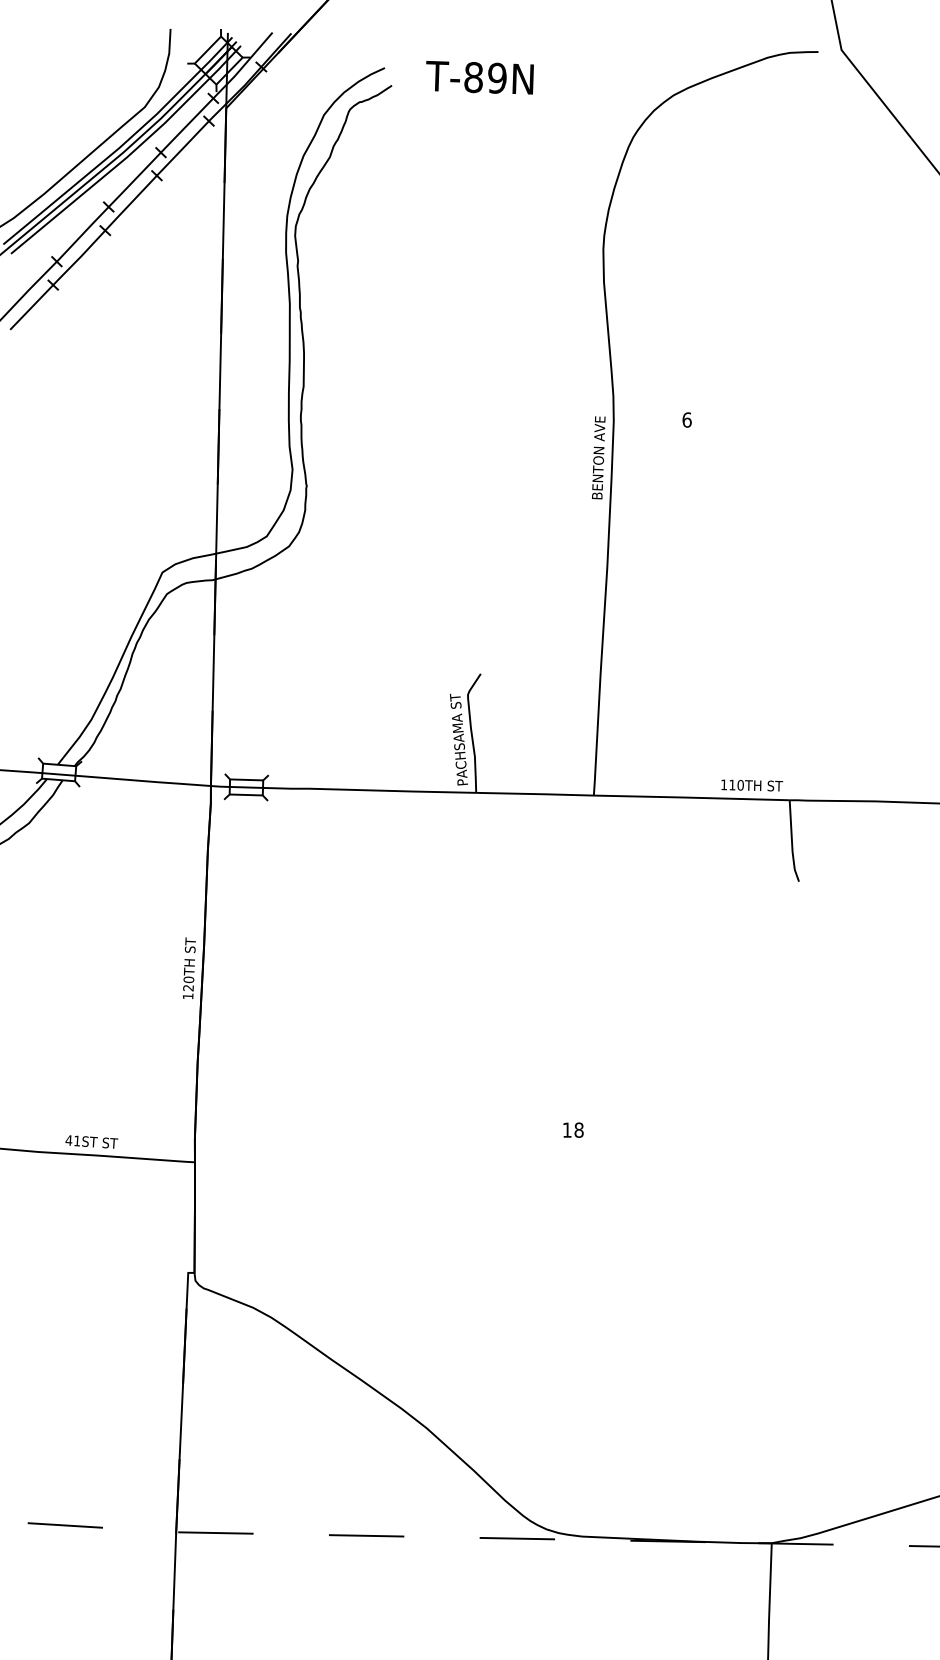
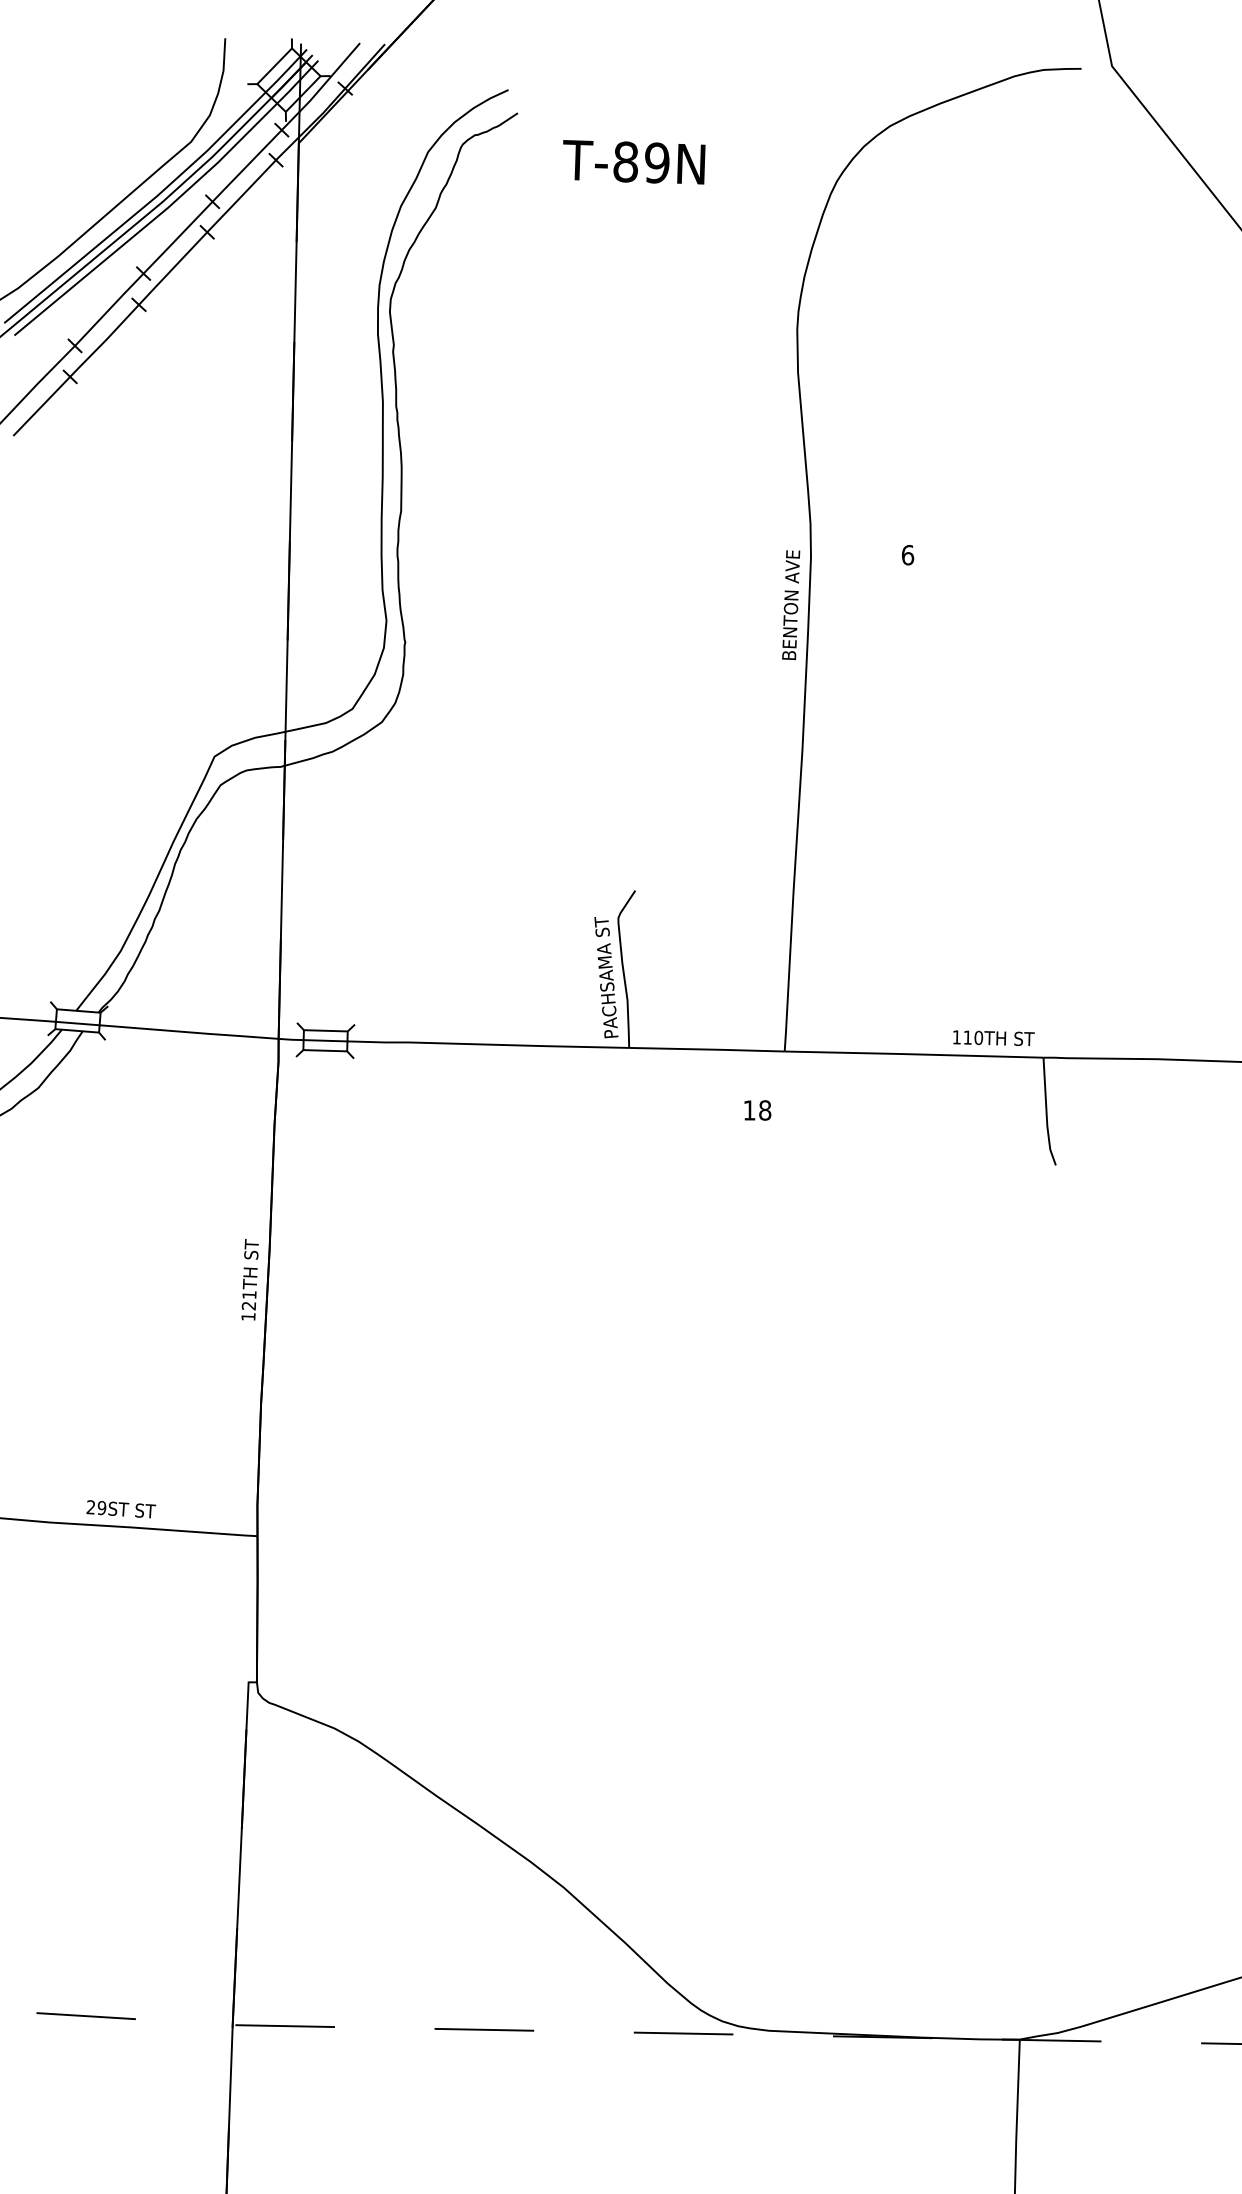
text: (479, 77) -> (633, 161), moved
text: (188, 979) -> (248, 1294), 120TH -> 121TH
text: (573, 1129) -> (757, 1109), moved
text: (72, 1140) -> (95, 1507), 41ST -> 29ST

